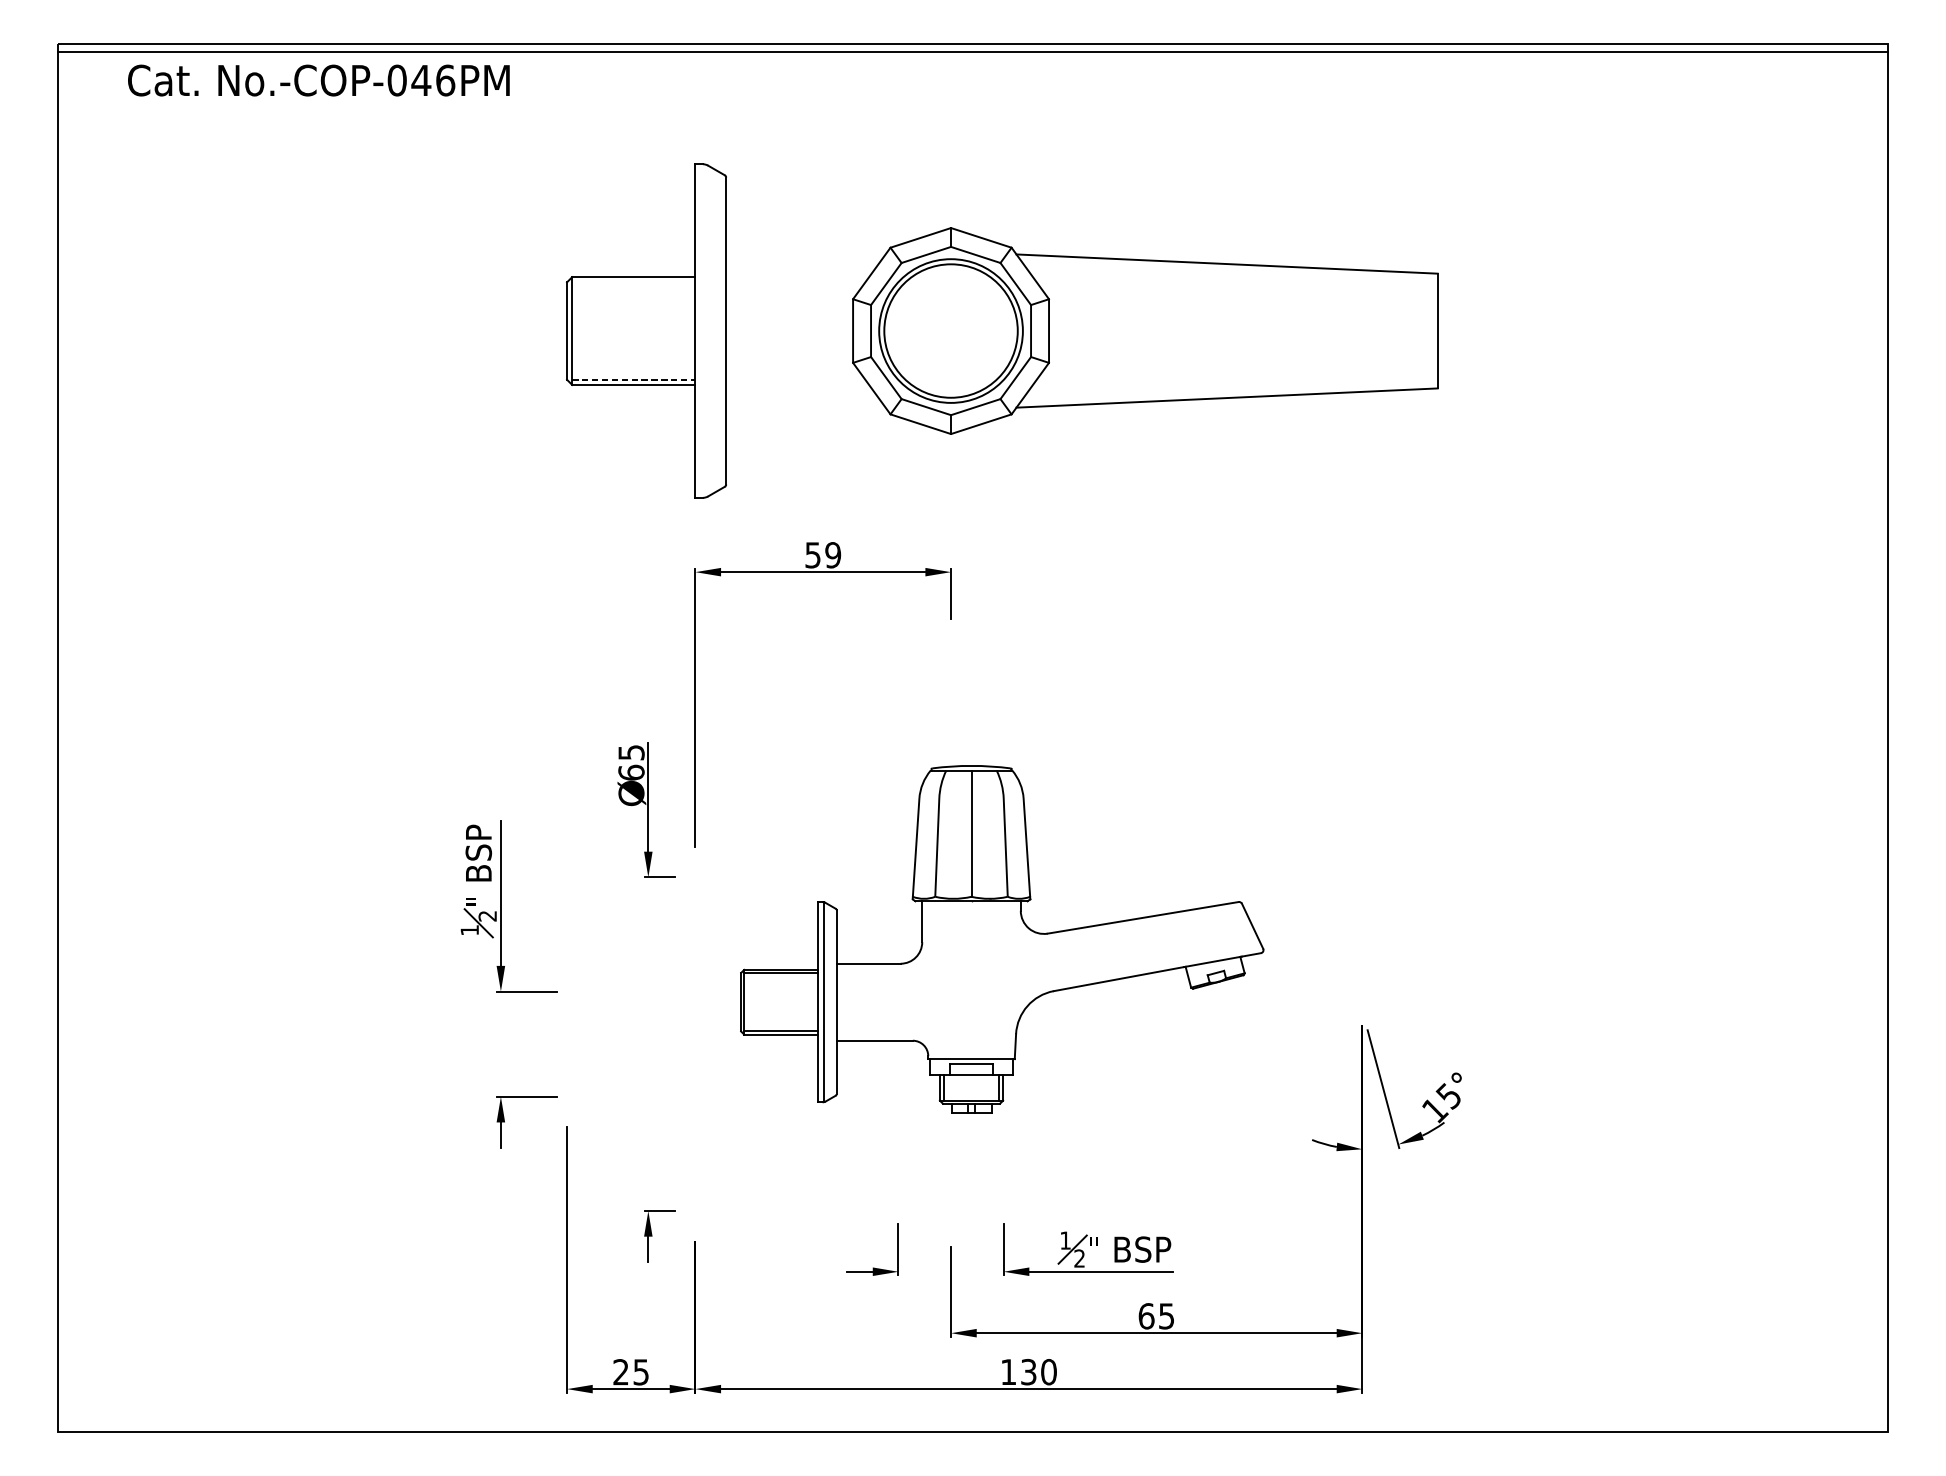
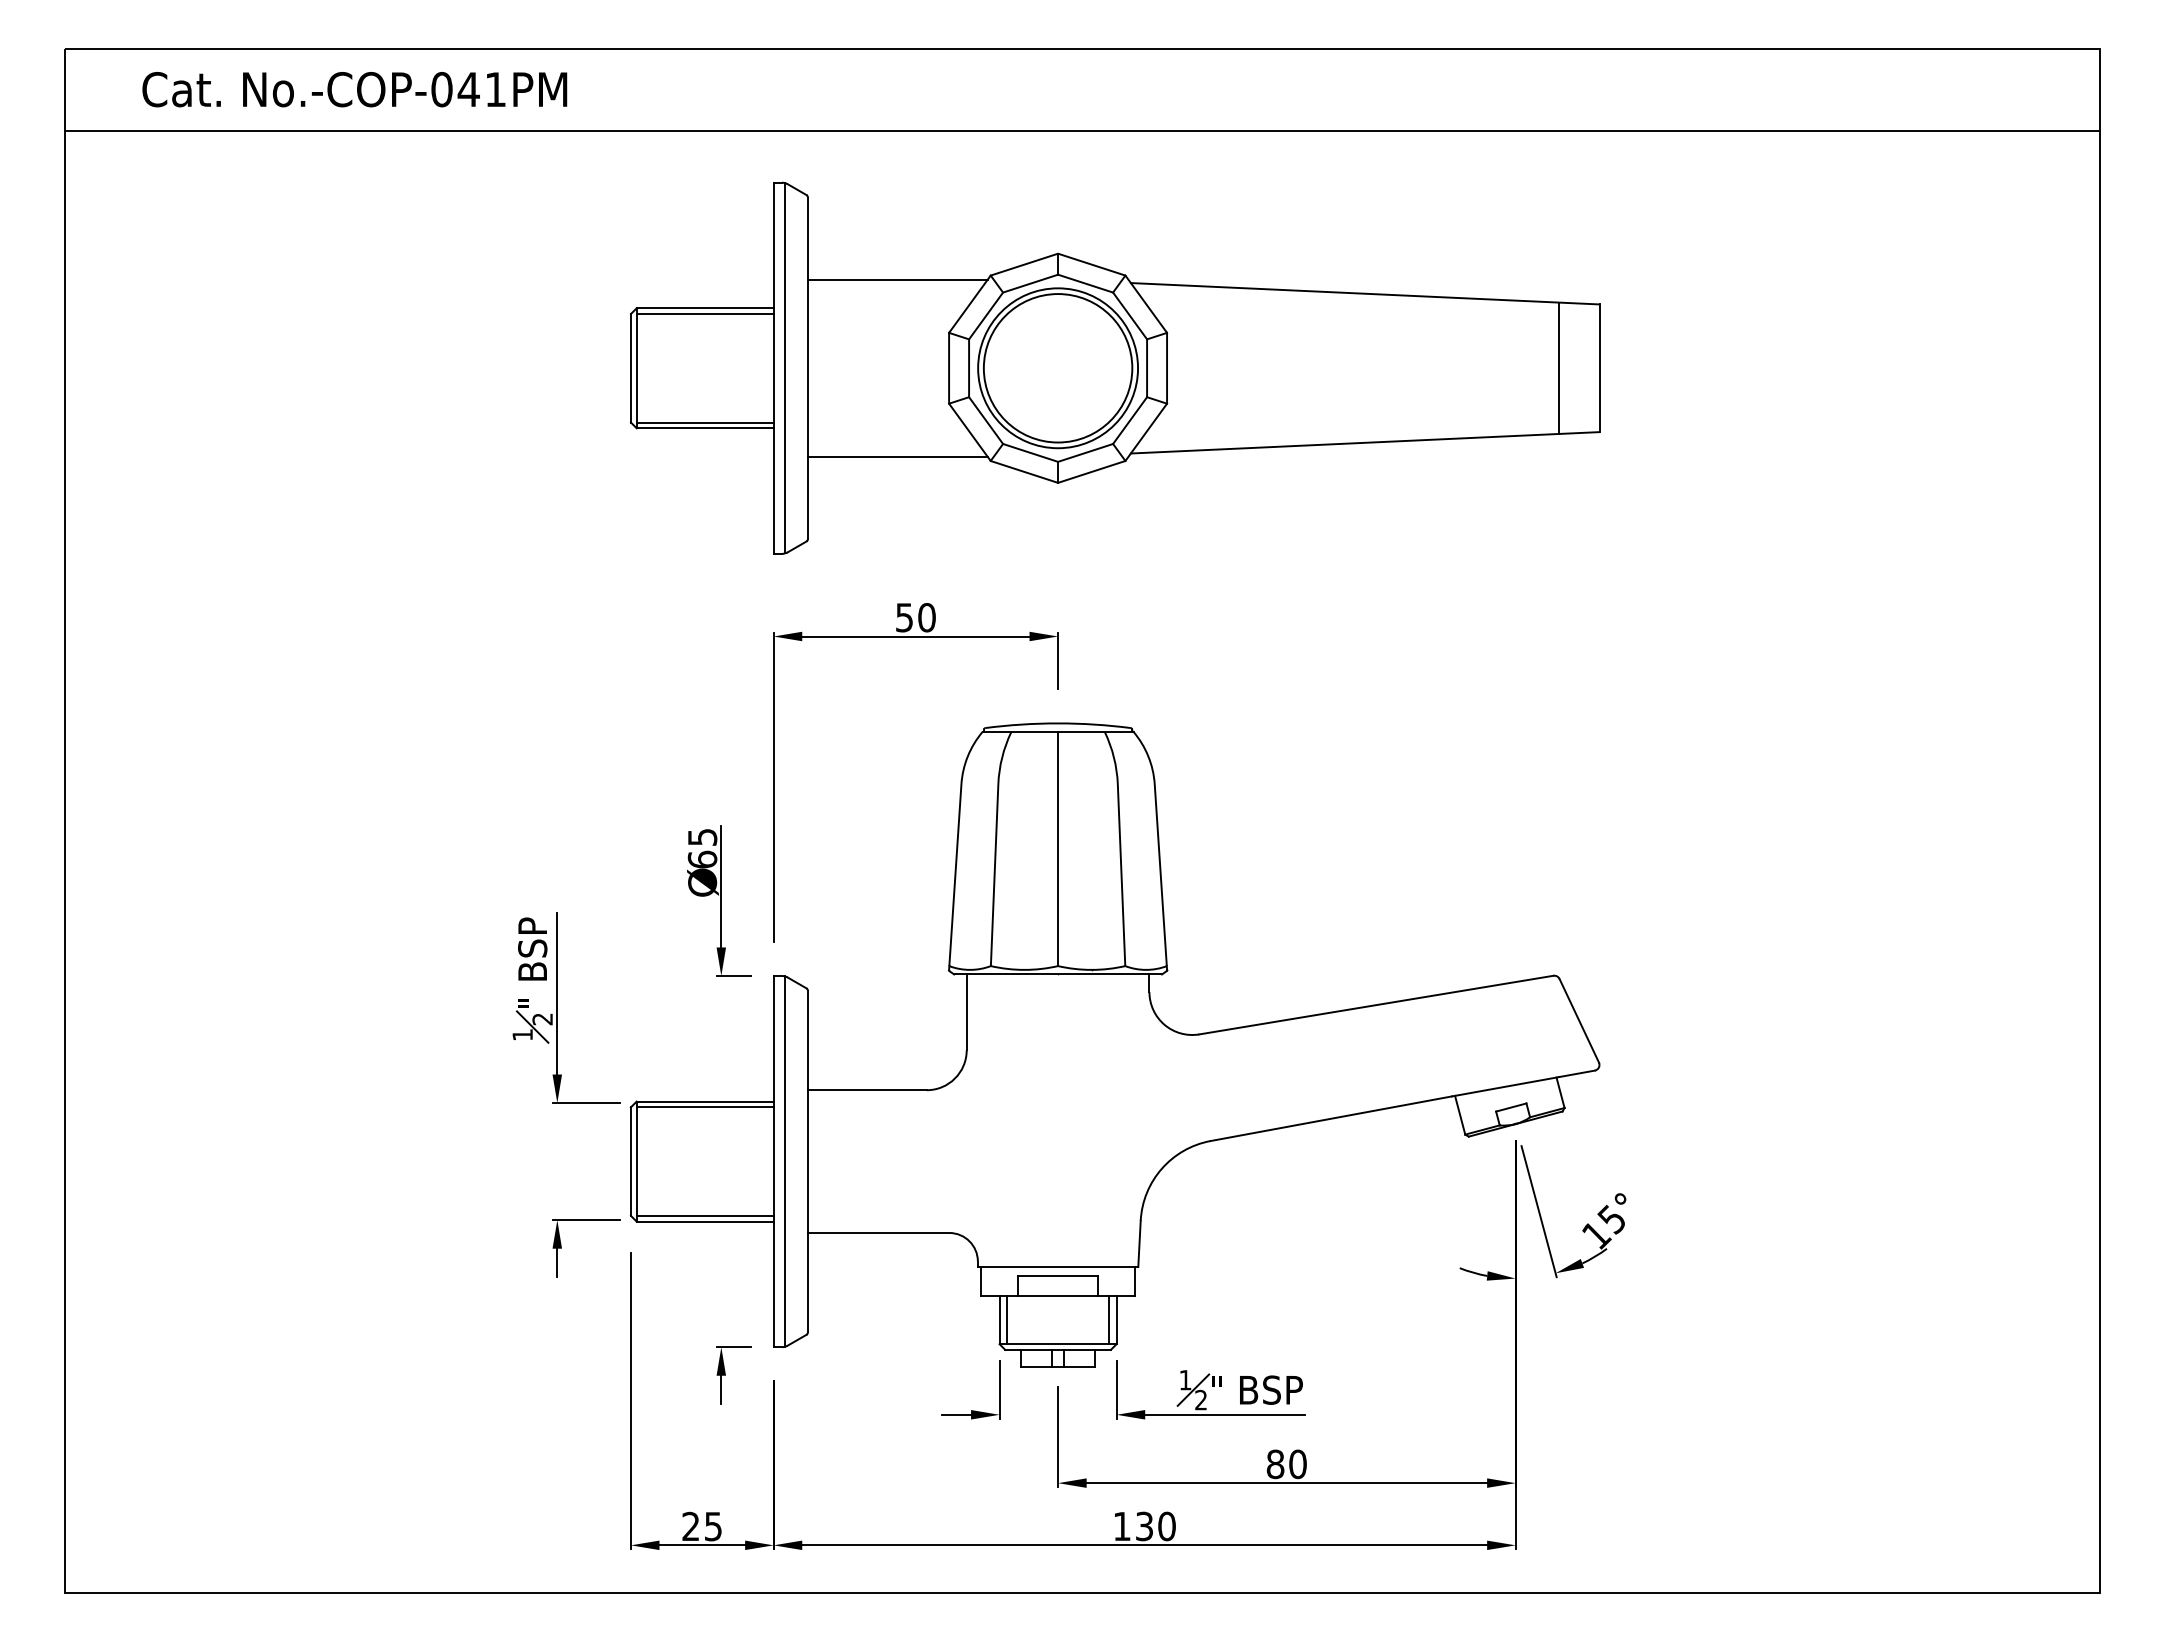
line: (973, 52) -> (1082, 131), moved
text: (445, 80) -> (495, 89), No.-COP-046PM -> No.-COP-041PM
line: (806, 251) -> (897, 279), added
line: (633, 282) -> (704, 314), added
line: (1400, 330) -> (1558, 367), added
line: (706, 331) -> (785, 368), added
line: (634, 379) -> (705, 422), dashed -> solid
line: (806, 410) -> (897, 456), added
text: (832, 555) -> (926, 617), 59 -> 50
part: (1001, 938) -> (1114, 1044), size x1.67
text: (1156, 1316) -> (1286, 1464), 65 -> 80

